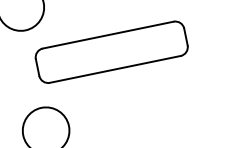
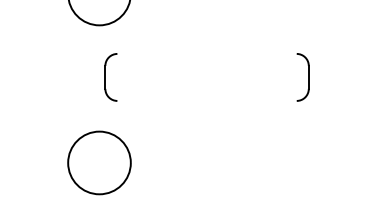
line: (107, 34) -> (206, 53), removed
line: (114, 69) -> (206, 100), removed

